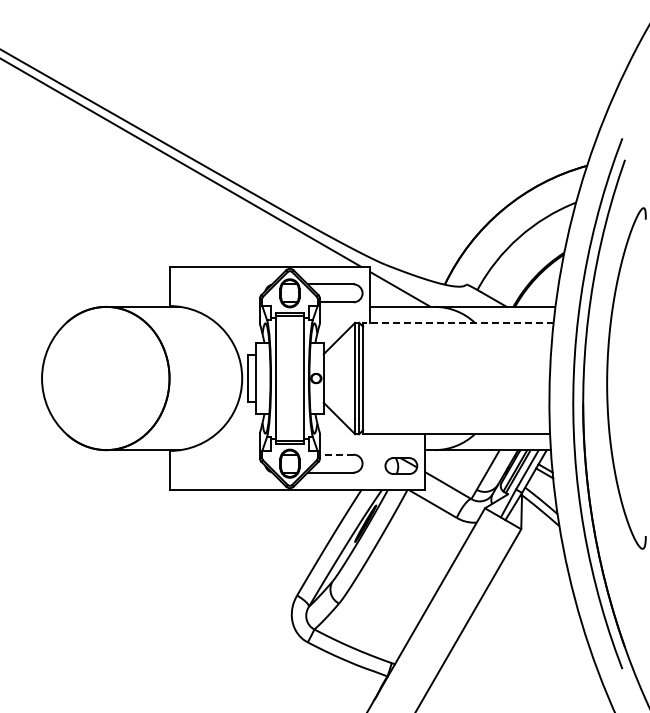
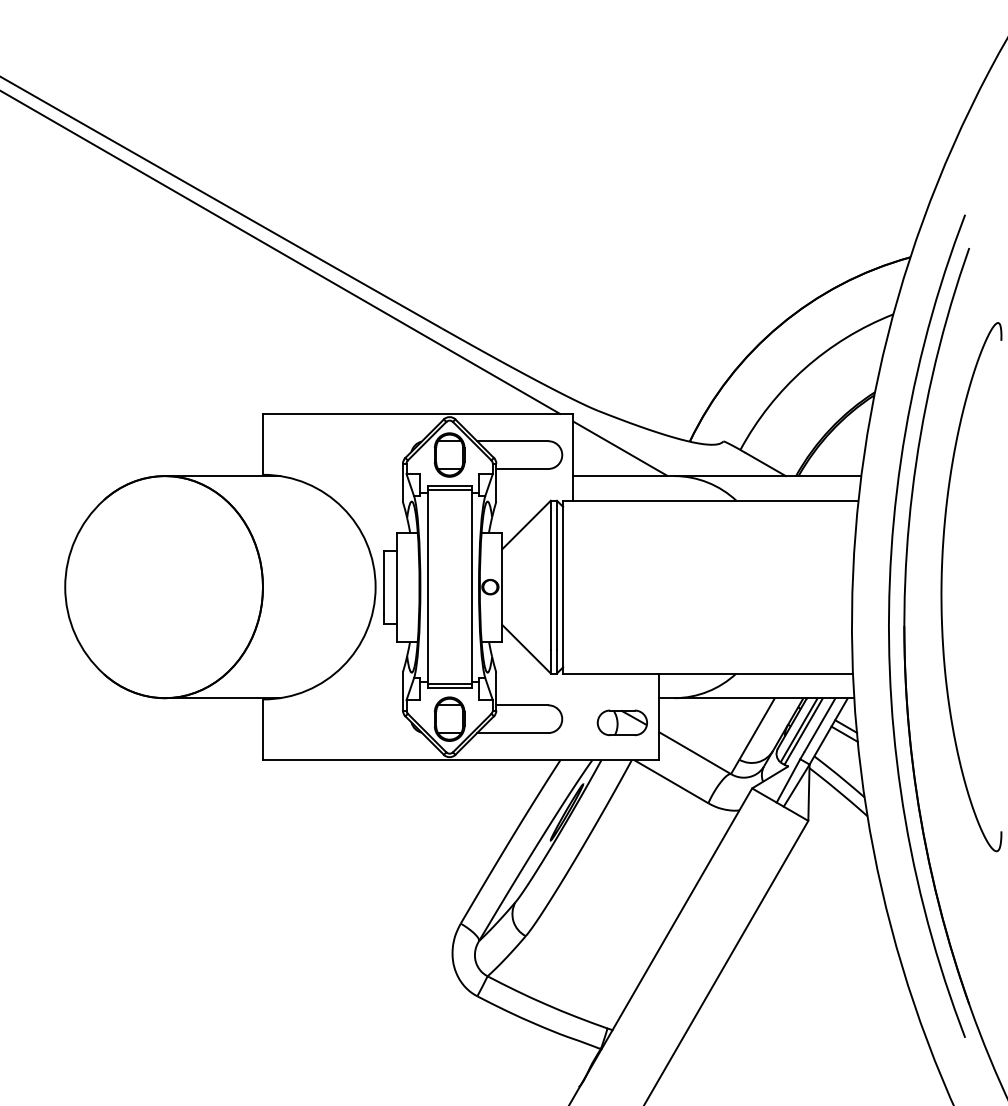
line: (457, 322) -> (709, 500), dashed -> solid
line: (336, 454) -> (521, 704), dashed -> solid

